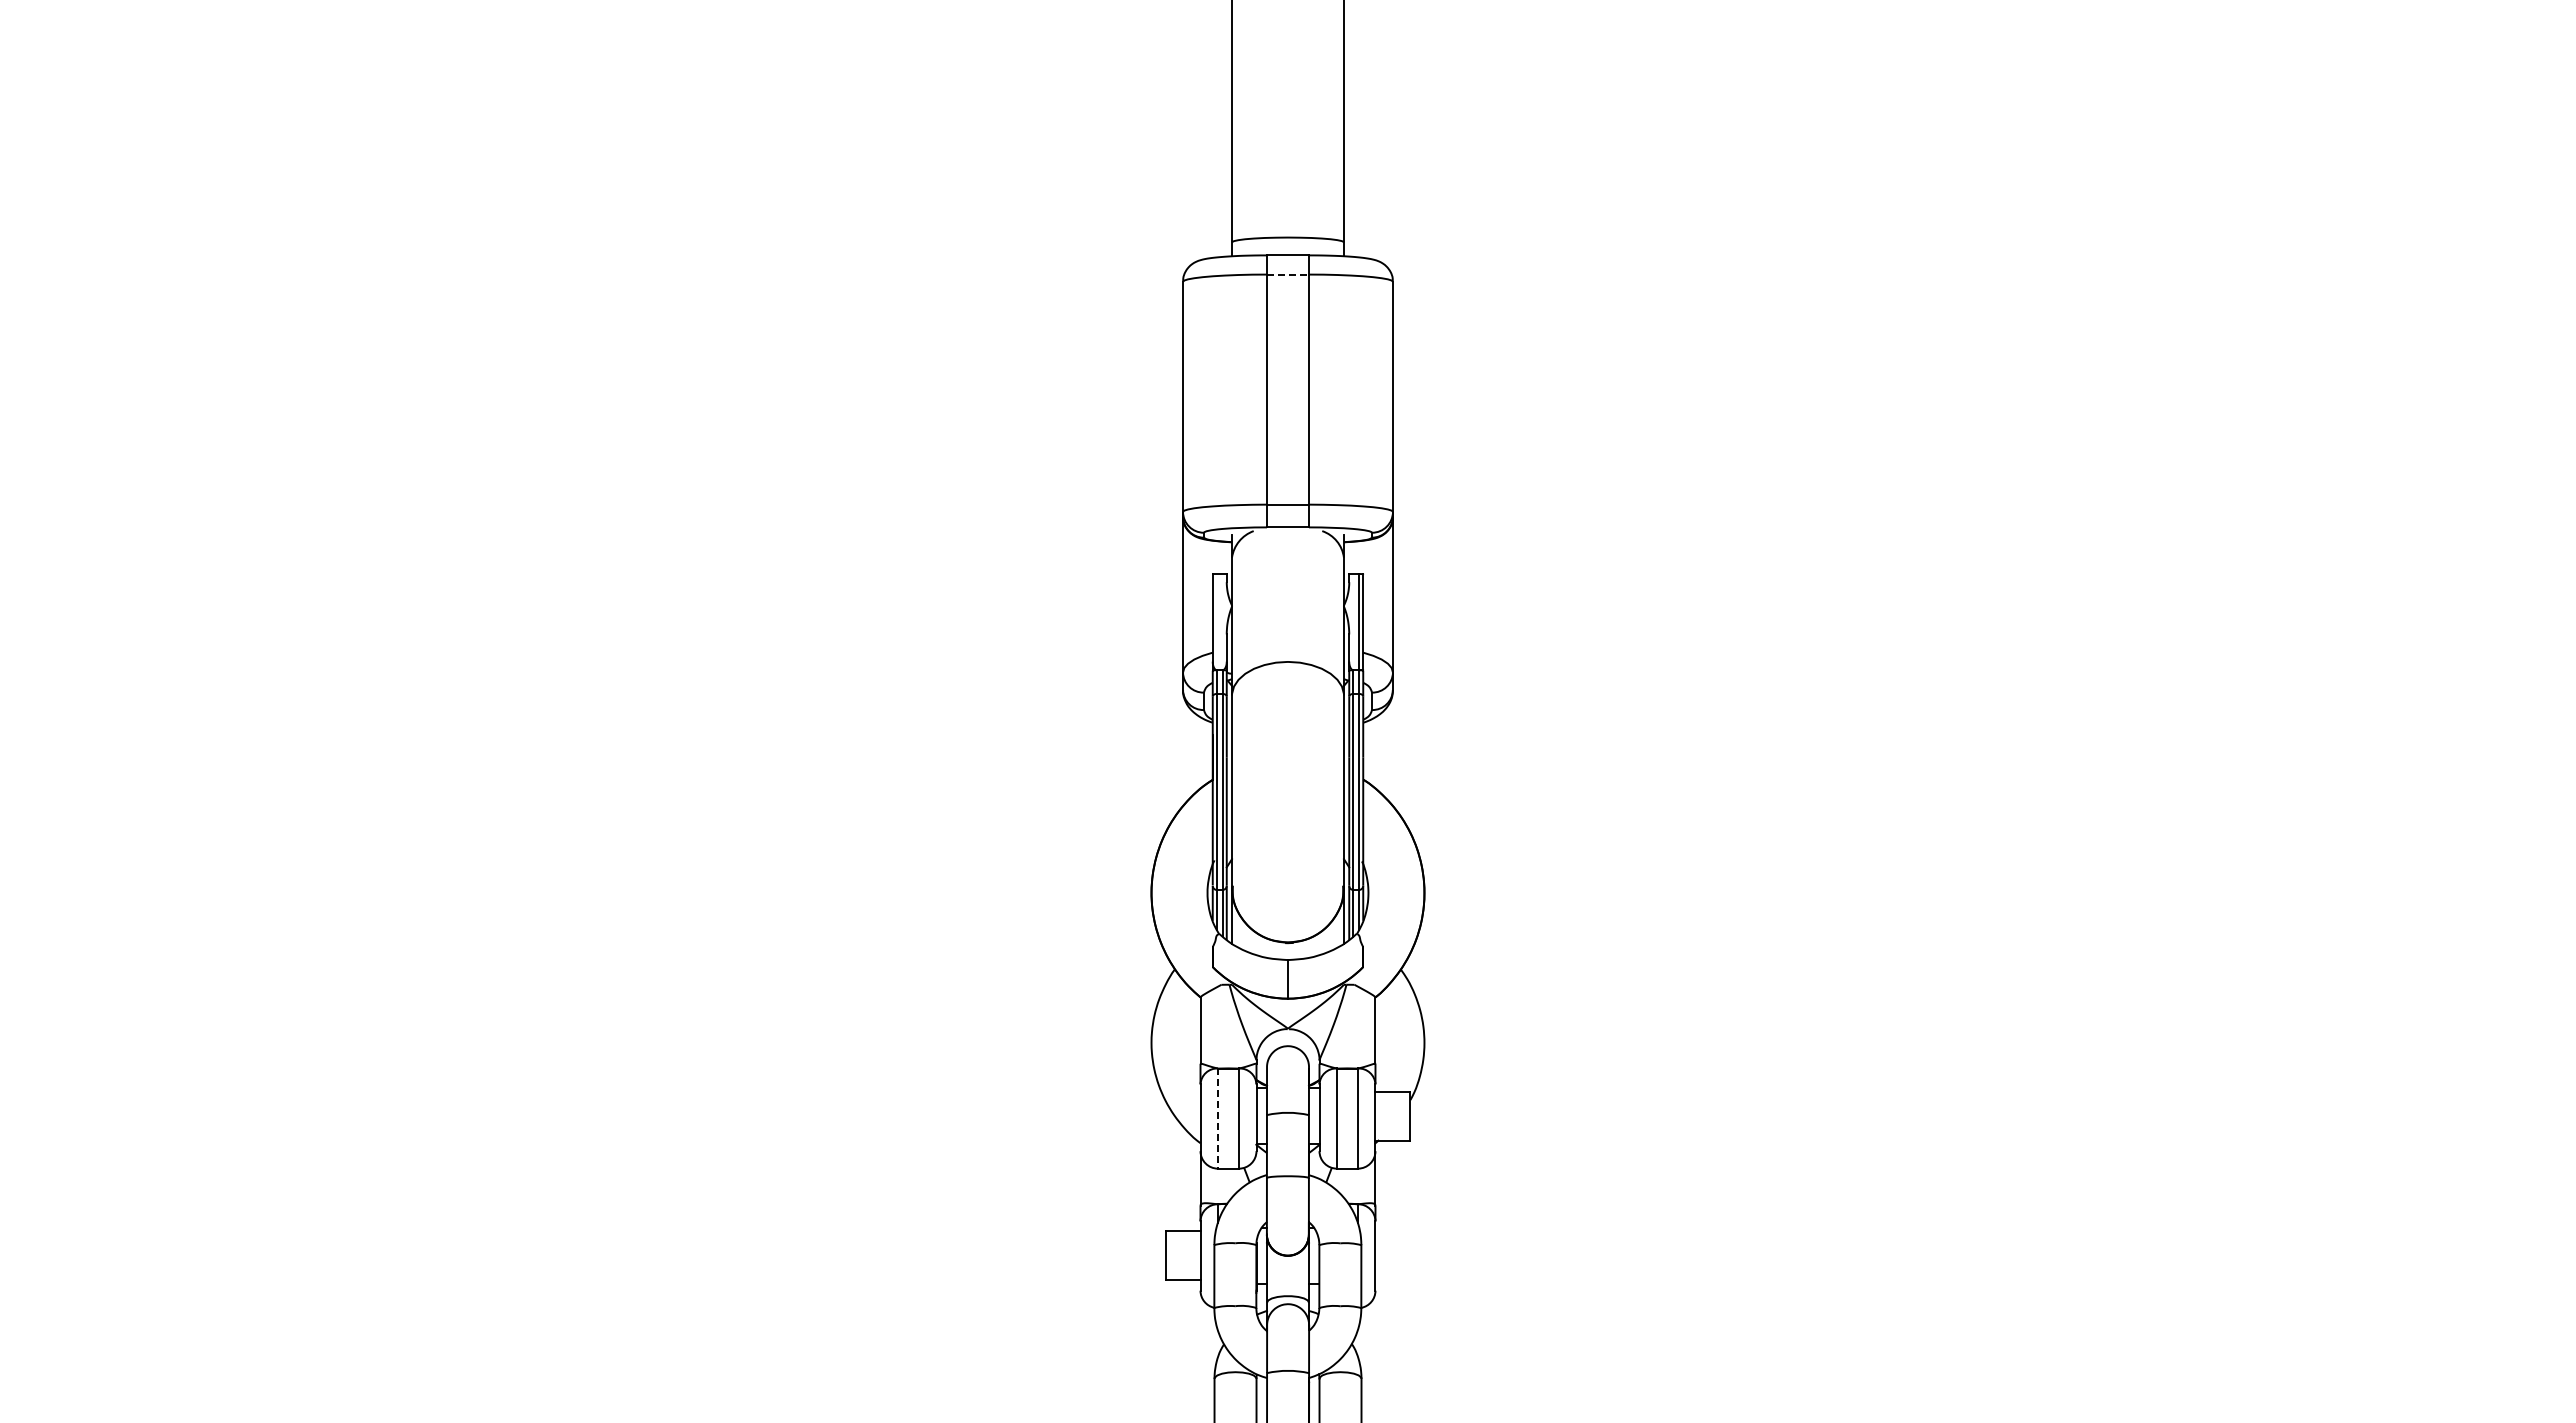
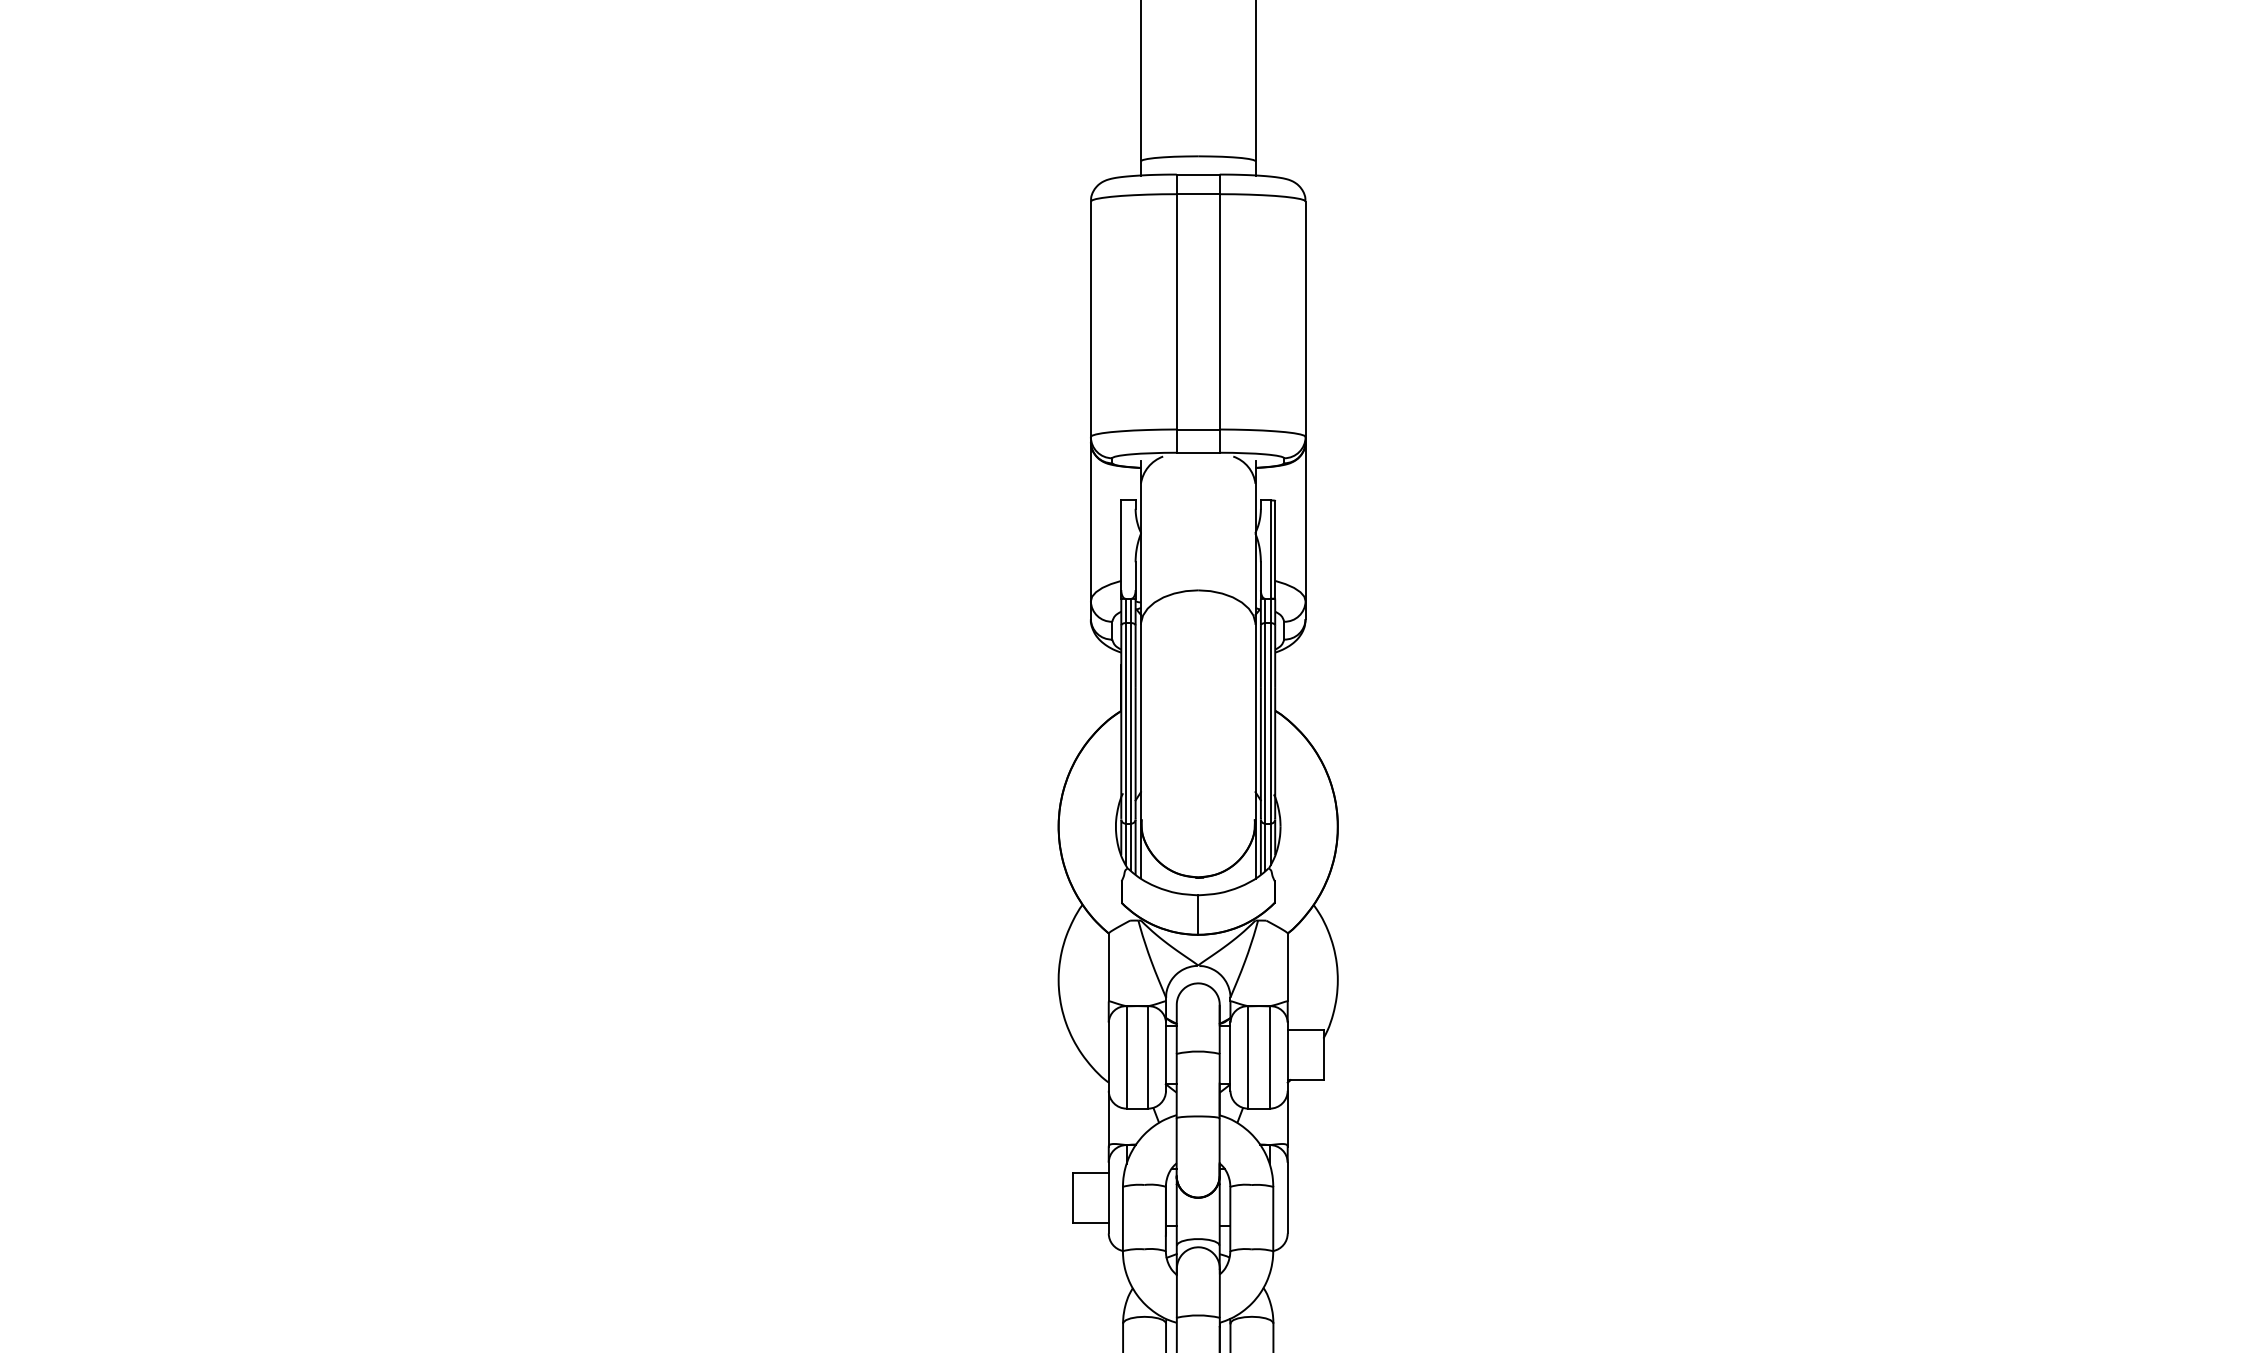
line: (1288, 274) -> (1198, 194), dashed -> solid
line: (1218, 1119) -> (1127, 1058), dashed -> solid

